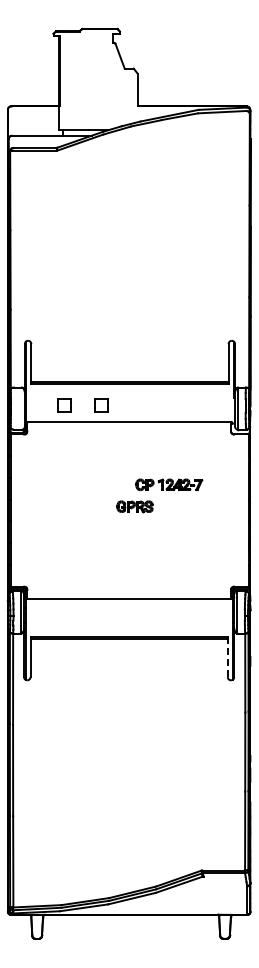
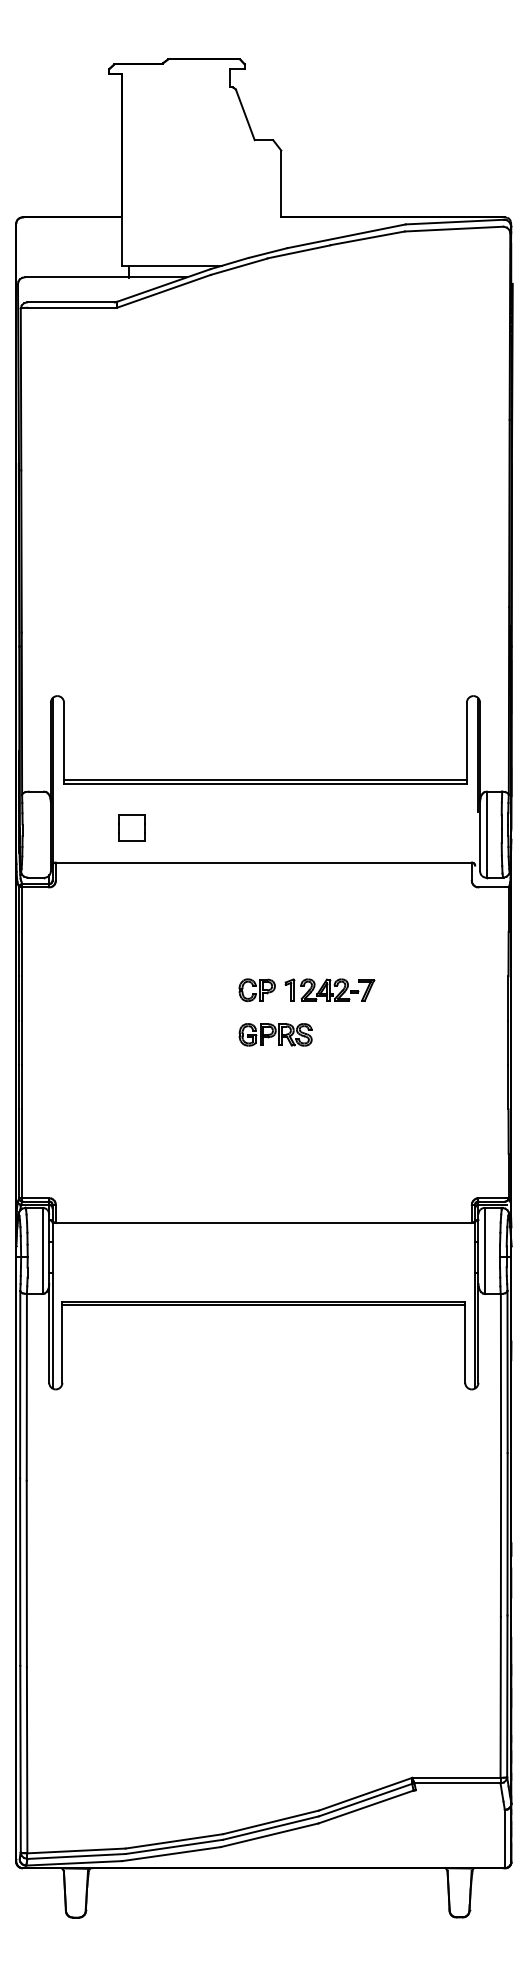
part: (101, 405) -> (207, 828), removed
part: (169, 484) -> (307, 989), moved
line: (227, 657) -> (464, 1342), dashed -> solid

